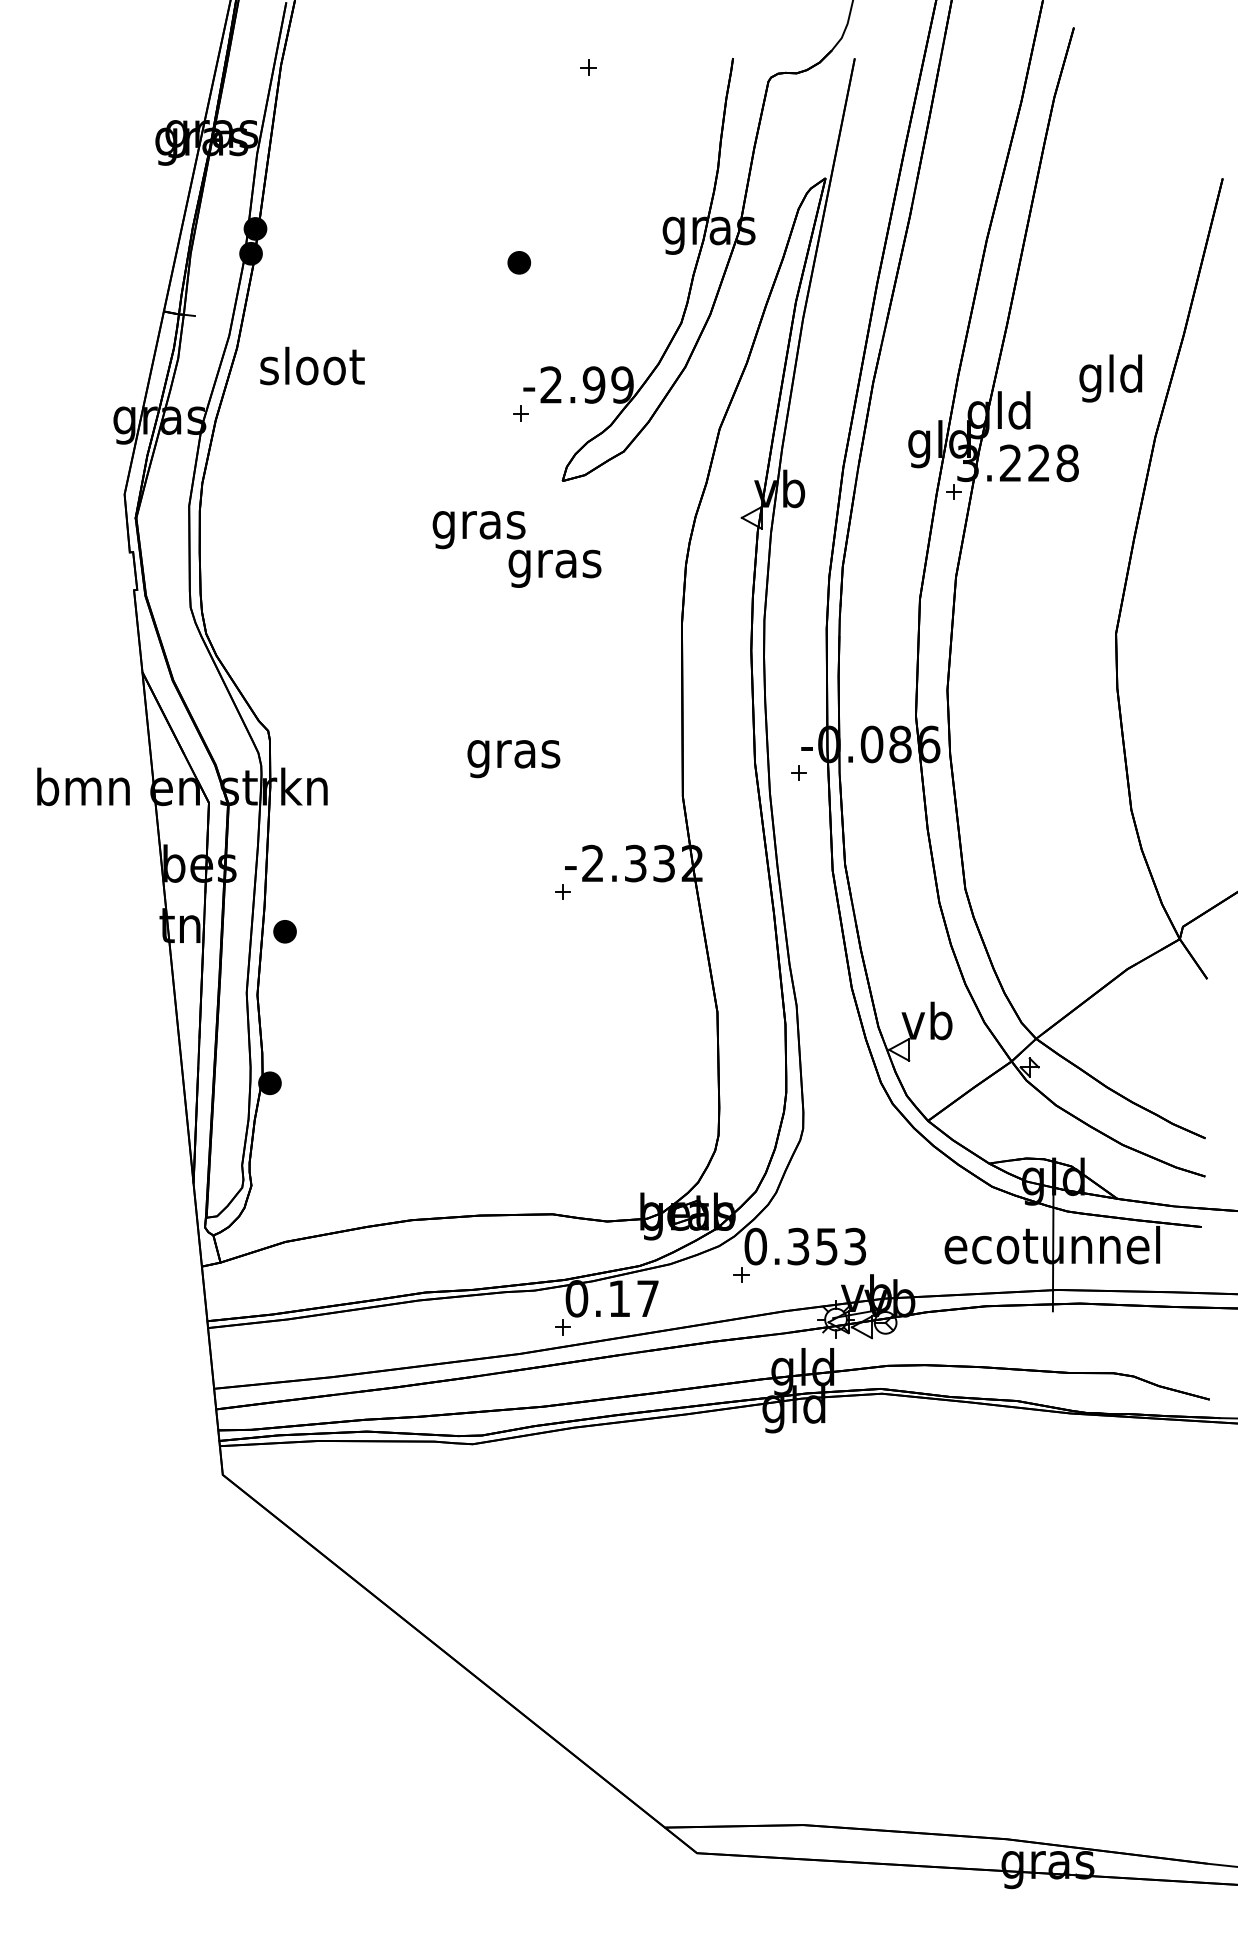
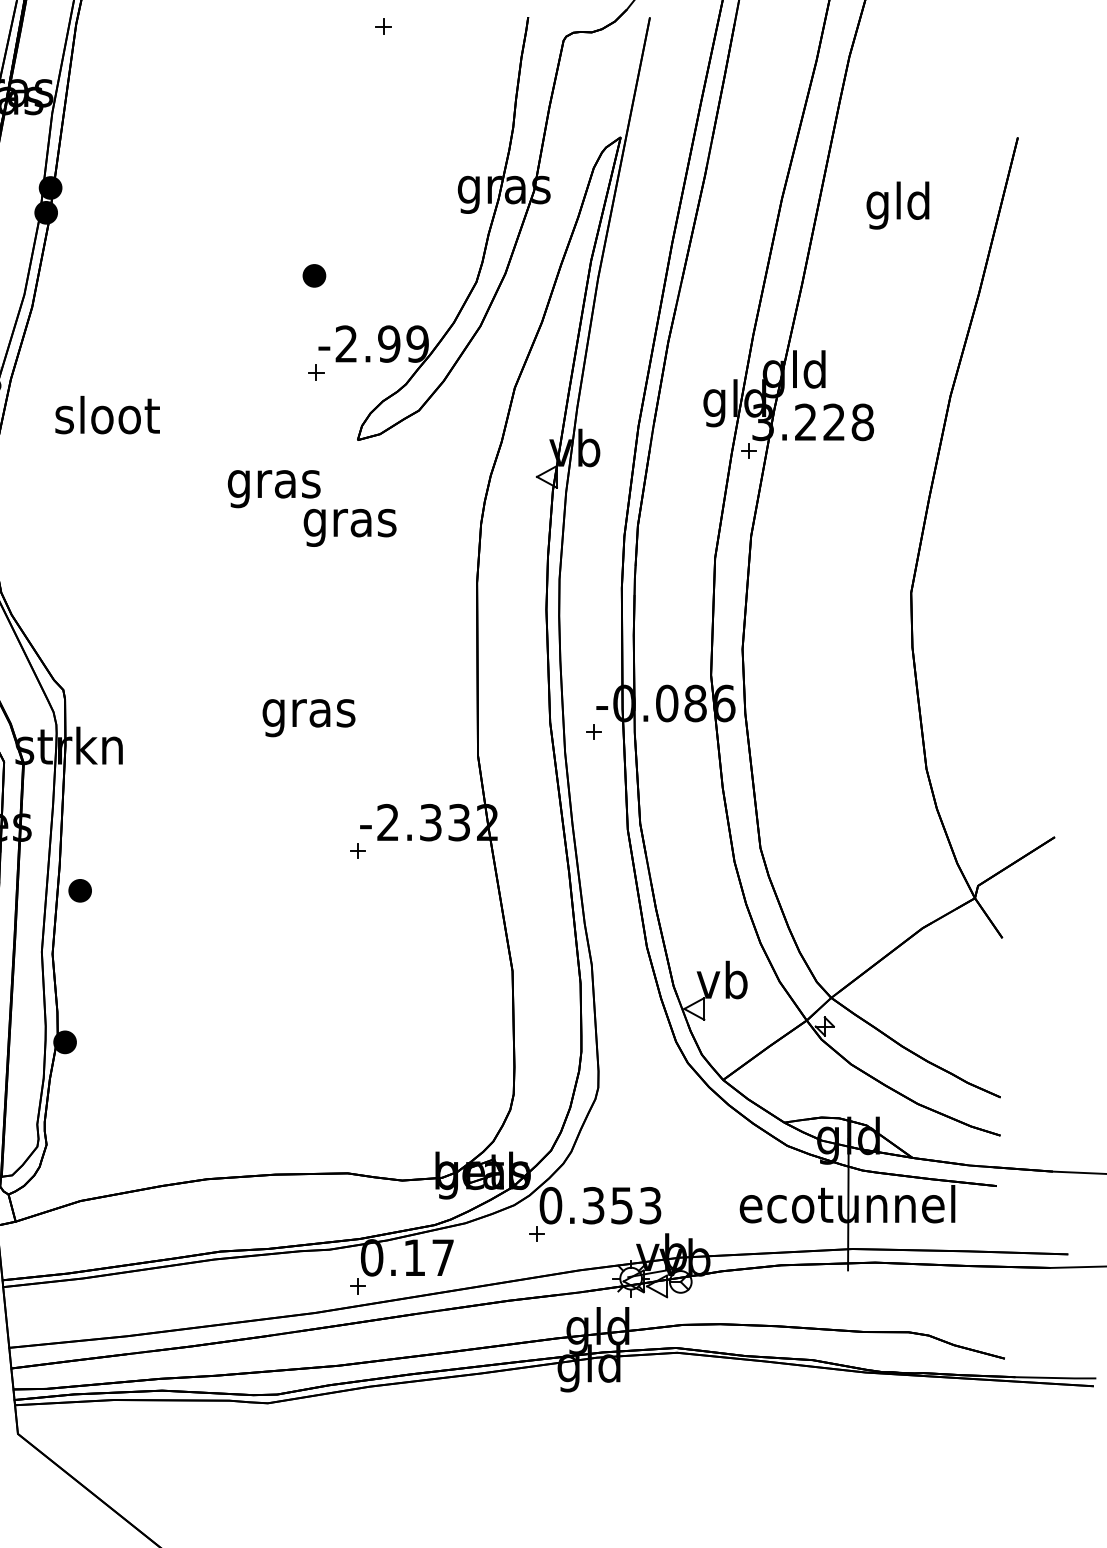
part: (519, 262) -> (314, 275), moved
text: (312, 365) -> (107, 414), moved
text: (1110, 378) -> (897, 205), moved

